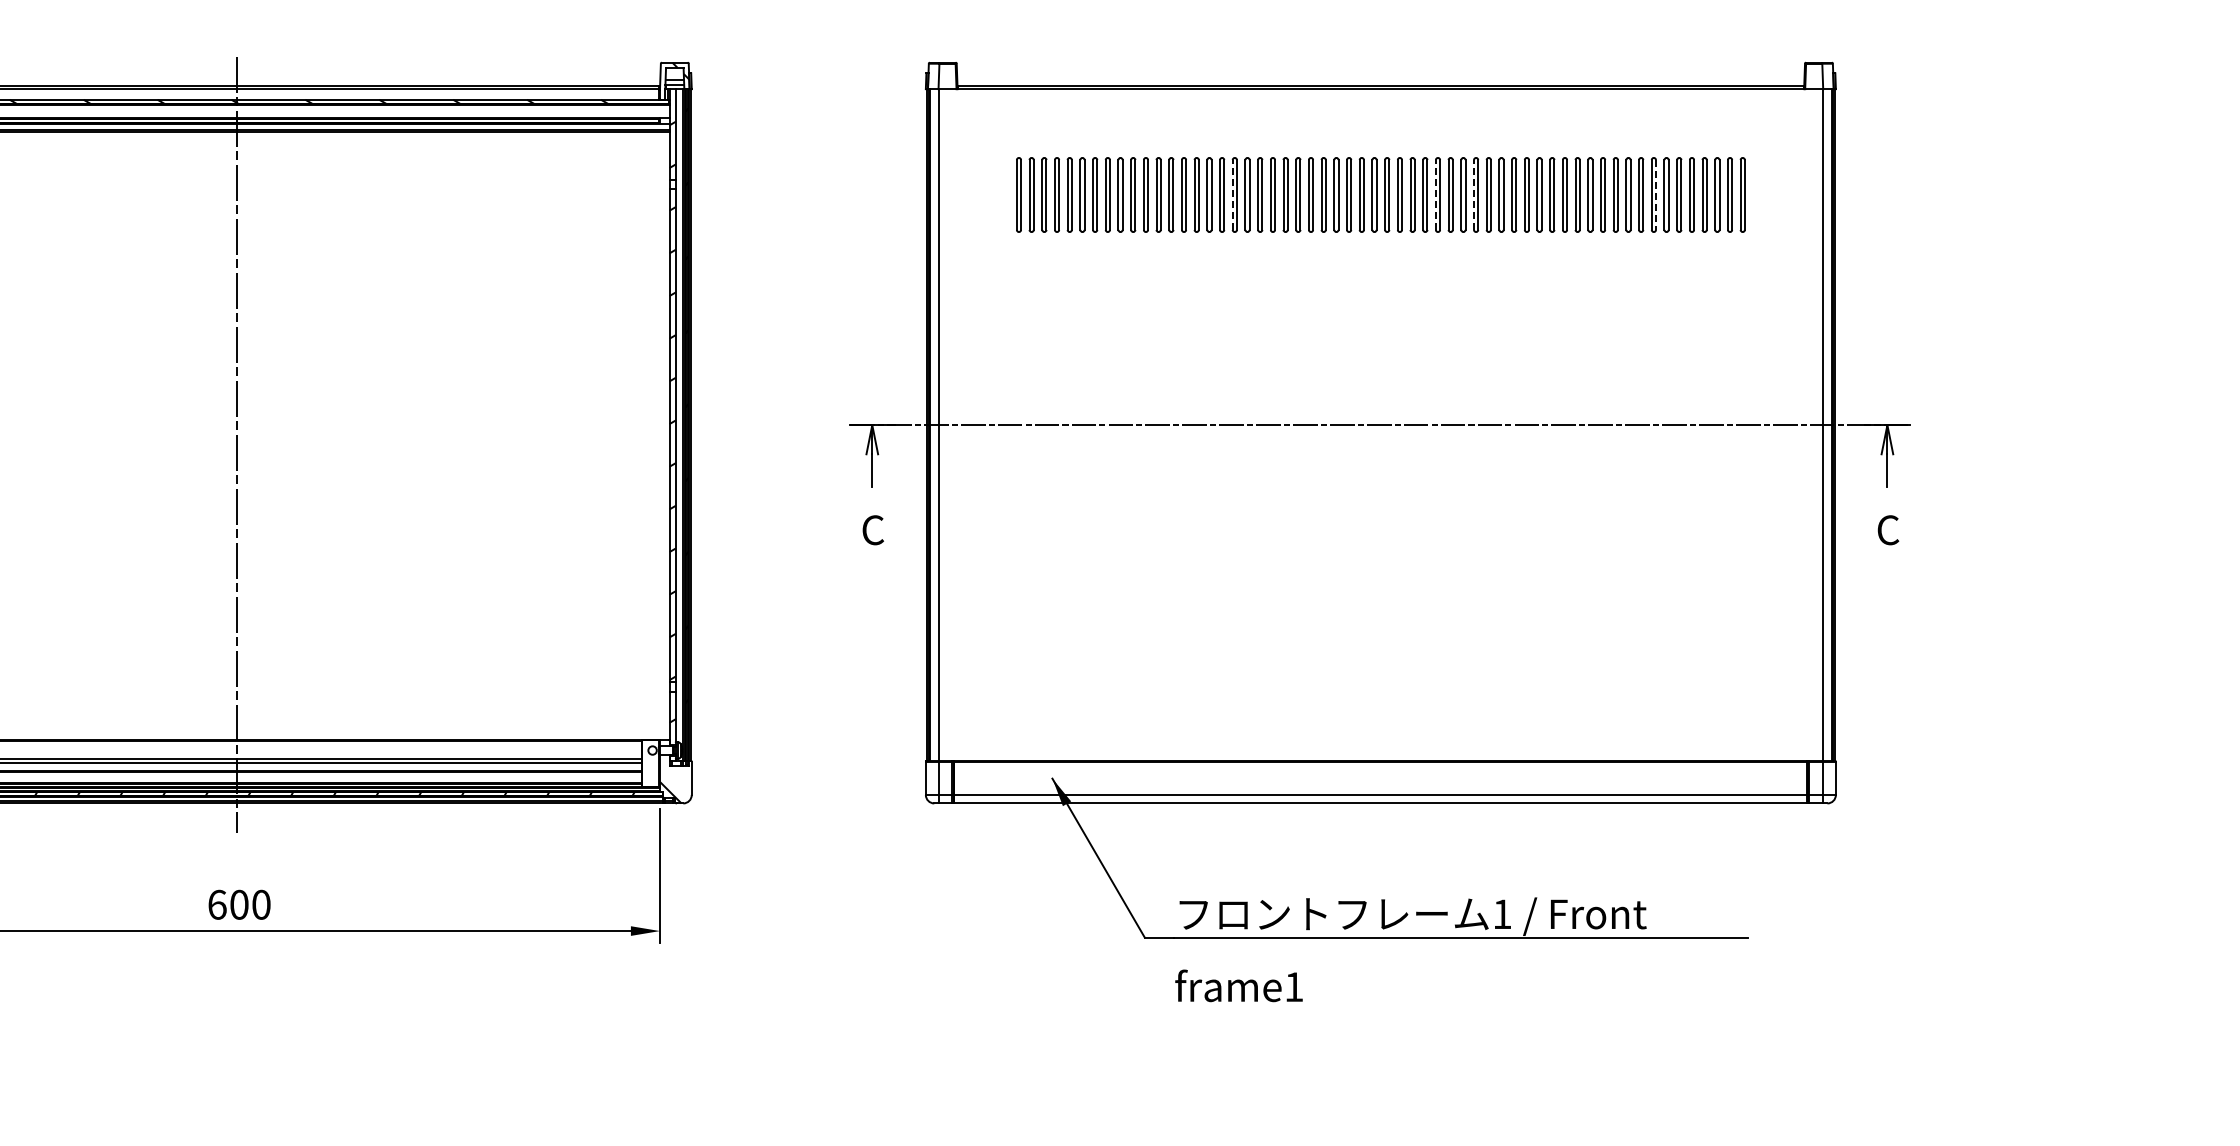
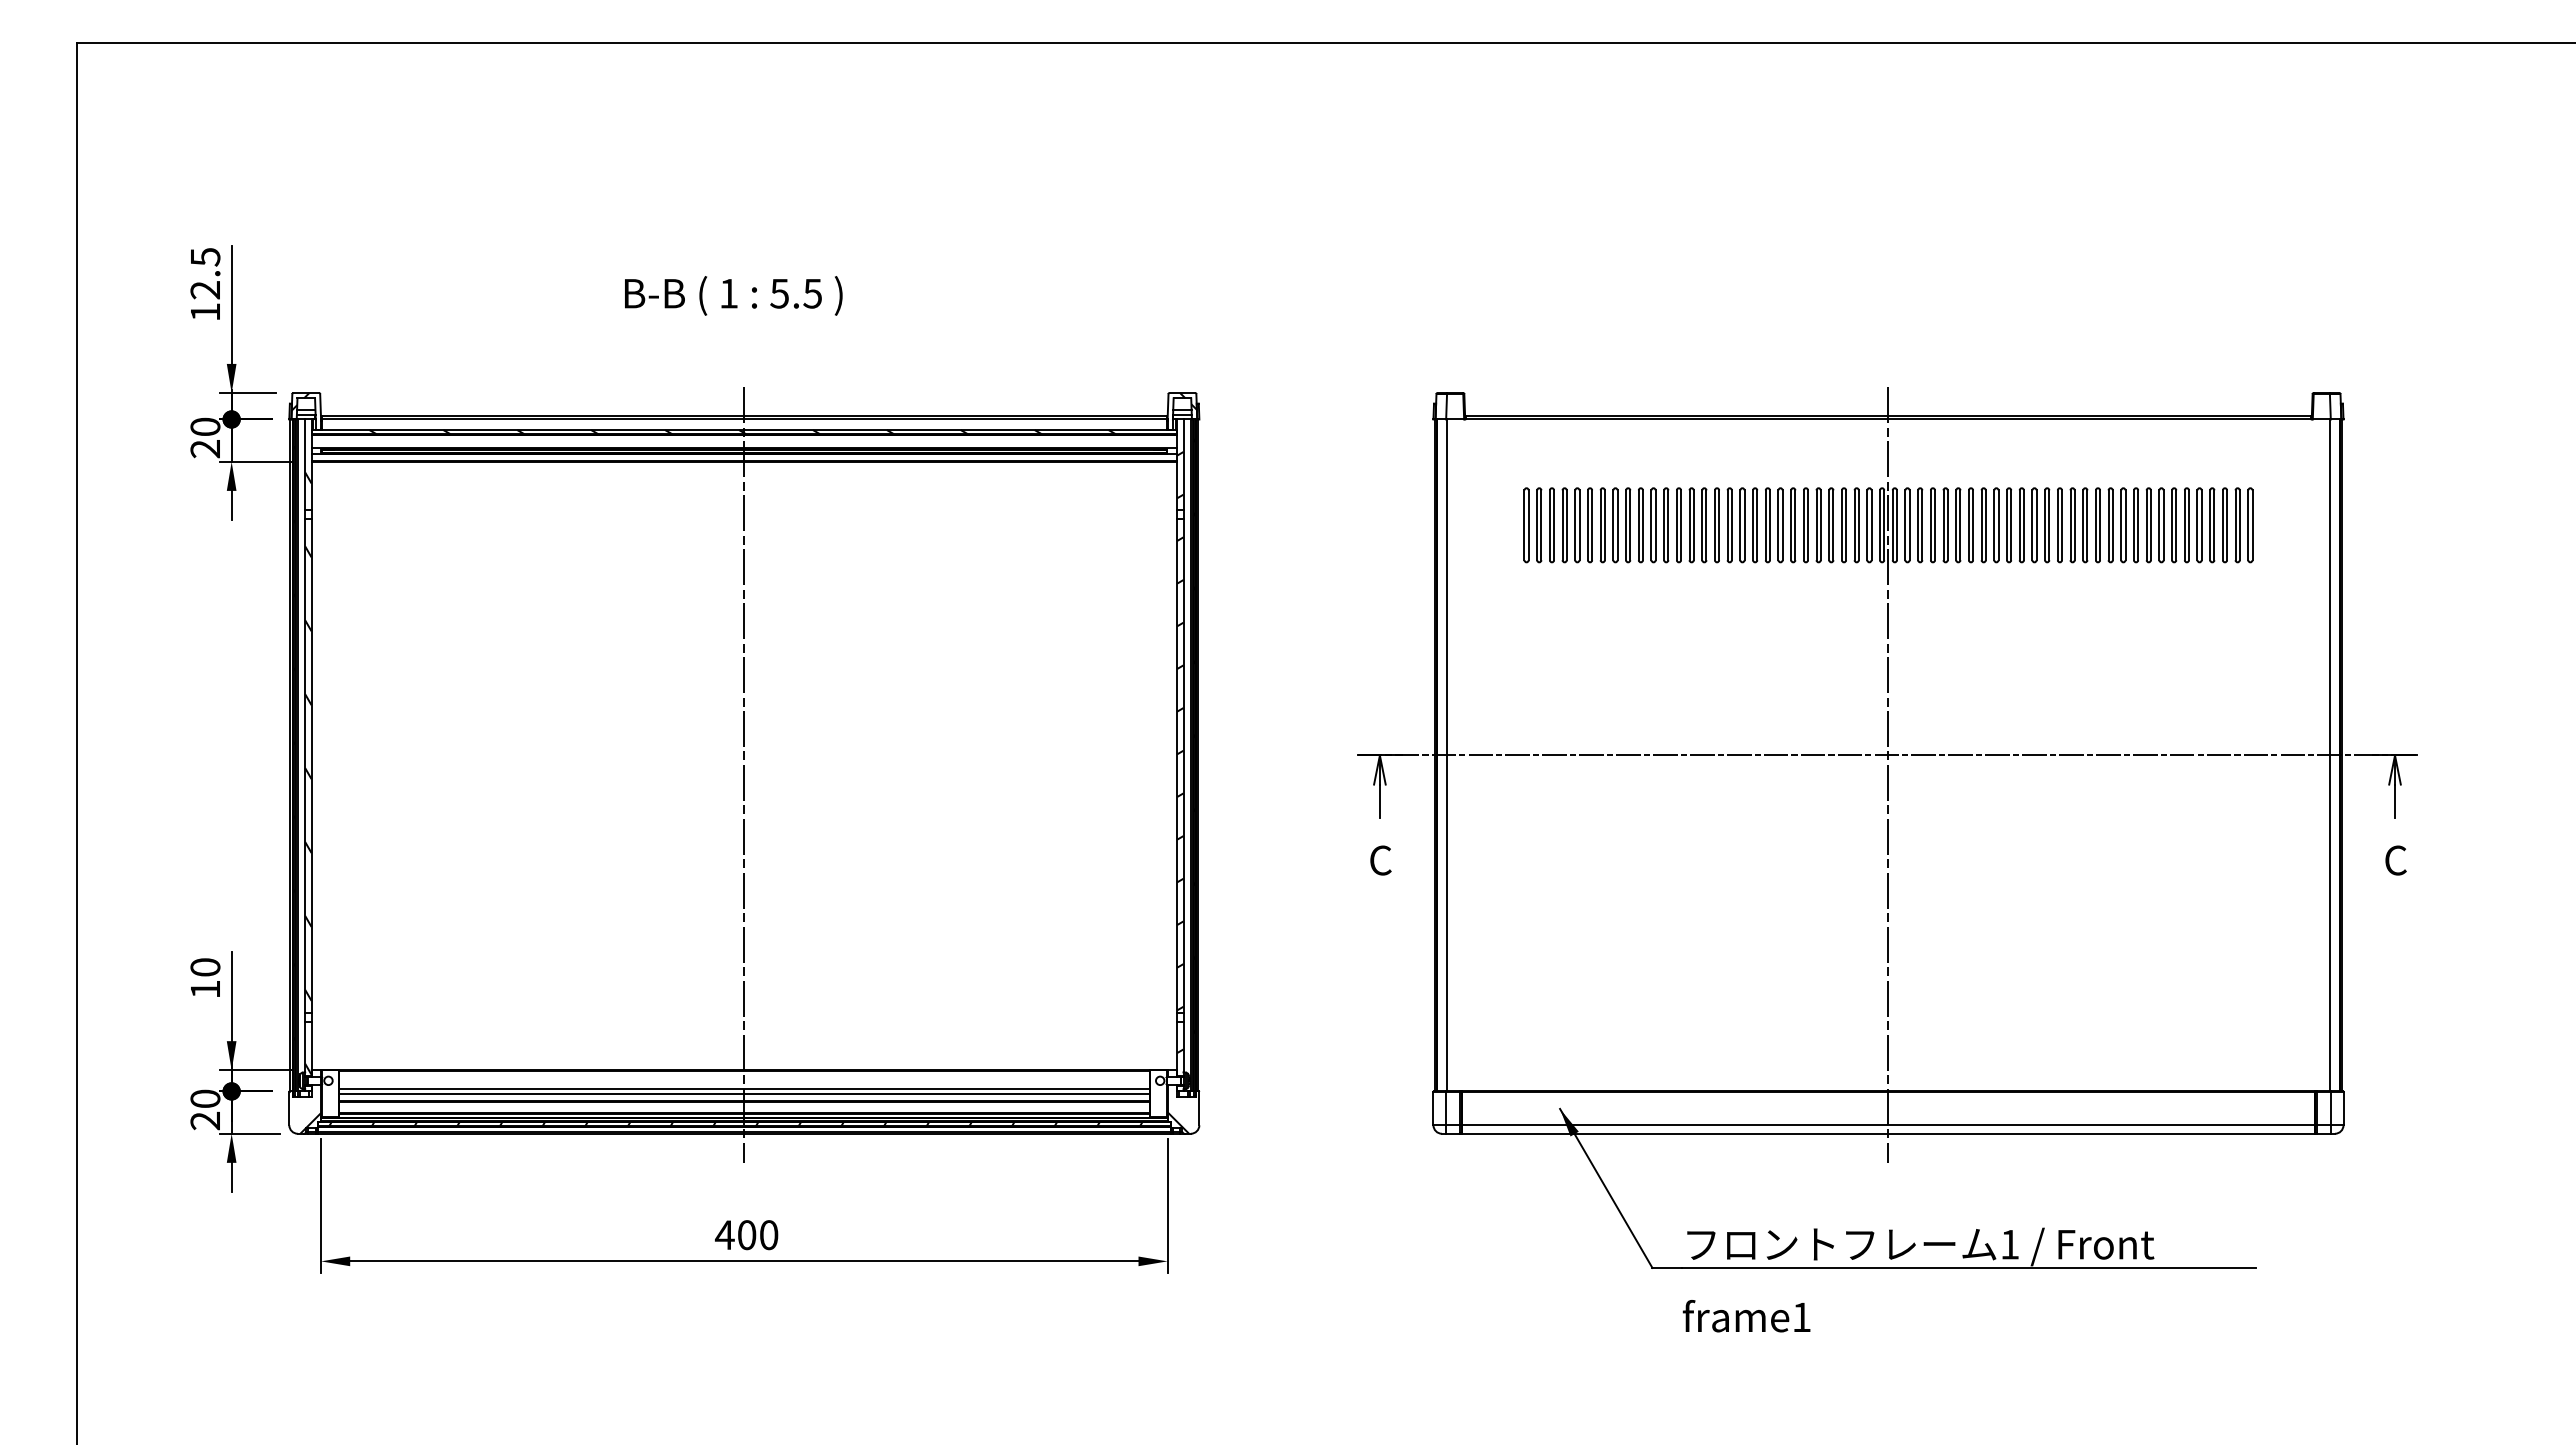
line: (1232, 195) -> (1740, 525), dashed -> solid
line: (1435, 195) -> (1943, 525), dashed -> solid
line: (1473, 195) -> (1981, 525), dashed -> solid
line: (1655, 195) -> (2163, 525), dashed -> solid
line: (1380, 444) -> (1888, 774), added
text: (216, 905) -> (724, 1235), 600 -> 400

